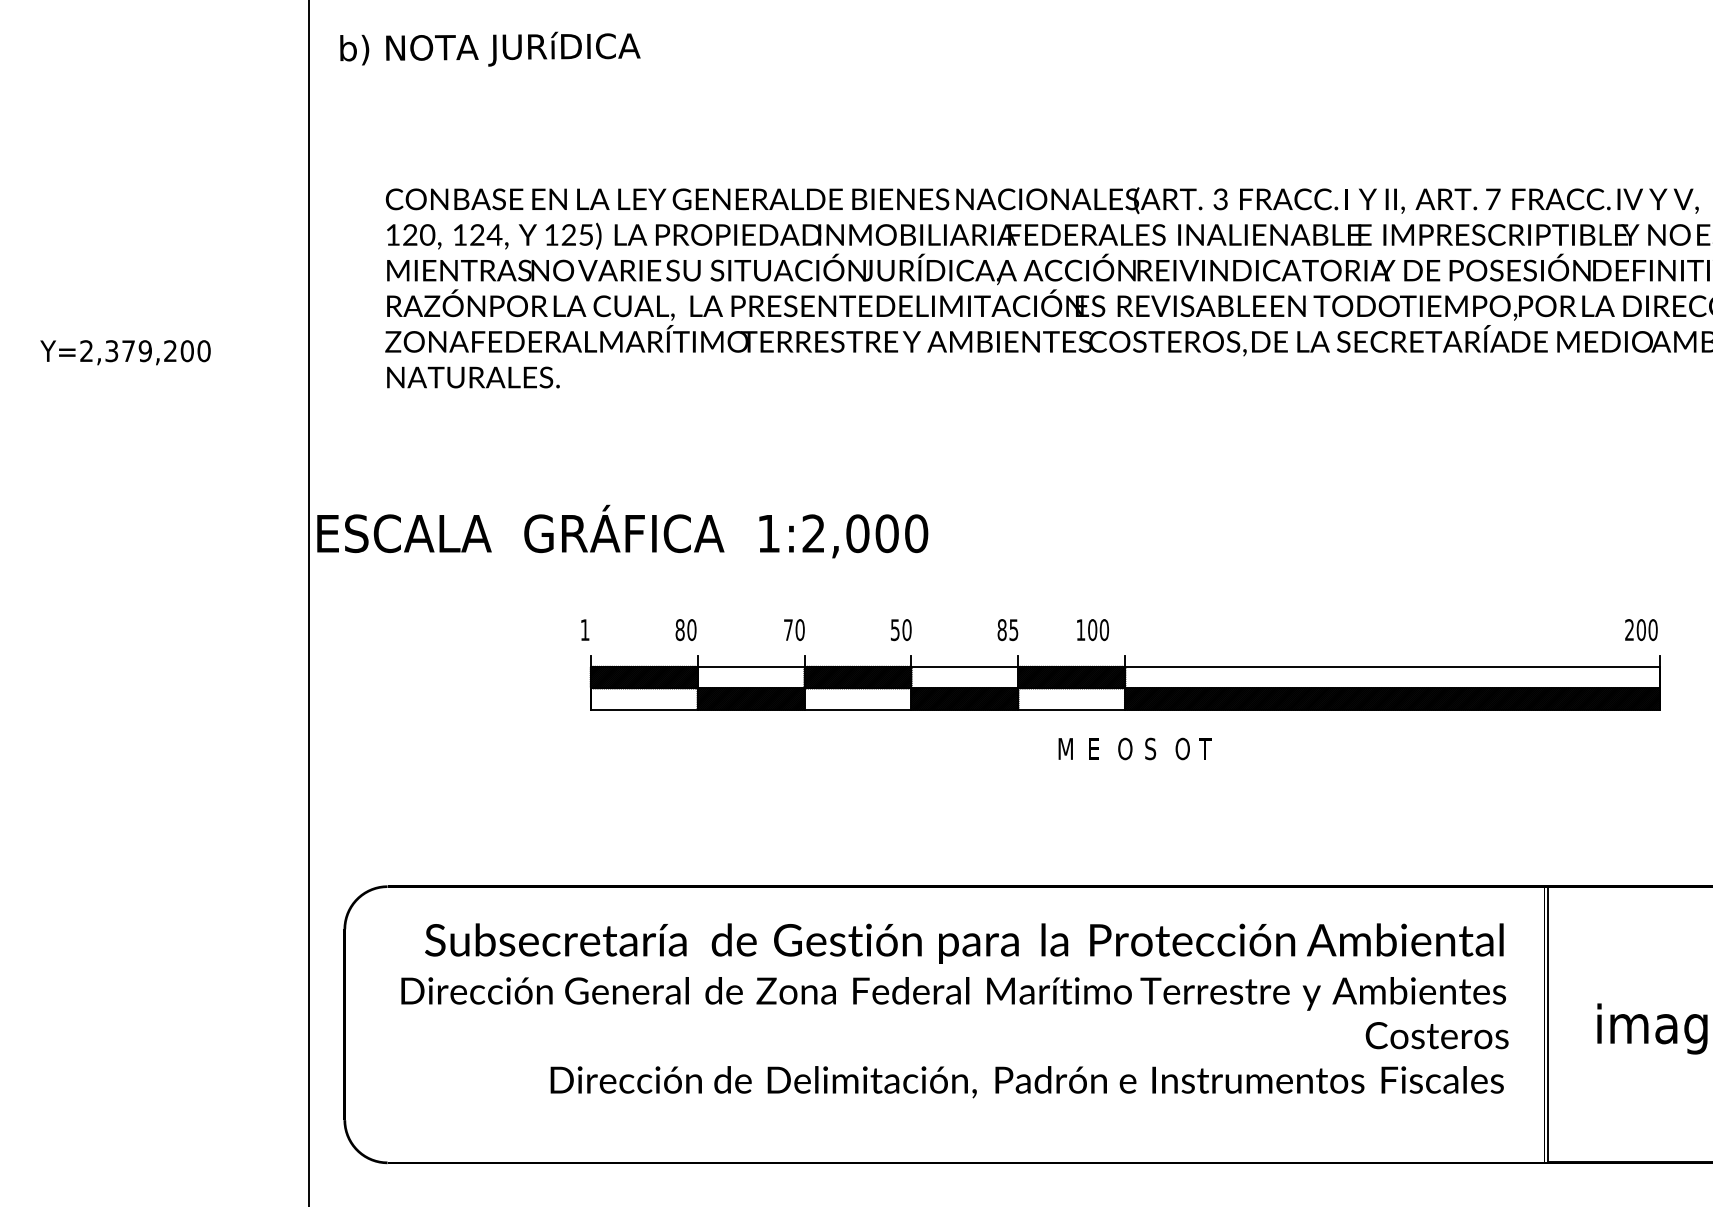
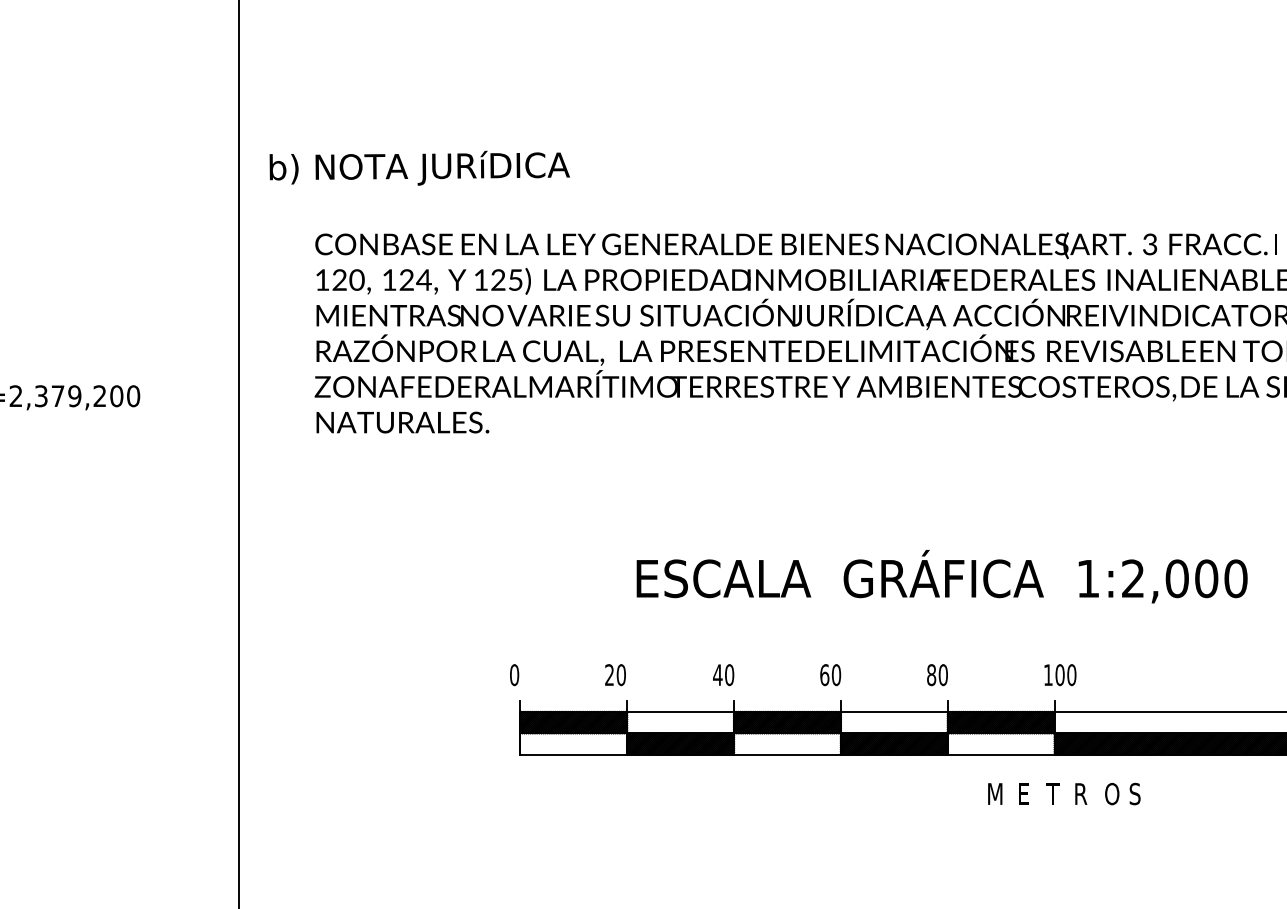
text: (490, 48) -> (419, 167), moved
text: (622, 531) -> (941, 576), moved
text: (788, 629) -> (717, 674), 70 -> 40
text: (584, 630) -> (513, 675), 1 -> 0
text: (679, 630) -> (608, 675), 80 -> 20
text: (894, 630) -> (823, 675), 50 -> 60
text: (1013, 630) -> (942, 675), 85 -> 80
text: (1092, 630) -> (1059, 675), moved
text: (1124, 748) -> (1053, 793), O -> T
text: (1151, 748) -> (1080, 793), S -> R
text: (1205, 748) -> (1134, 793), T -> S

